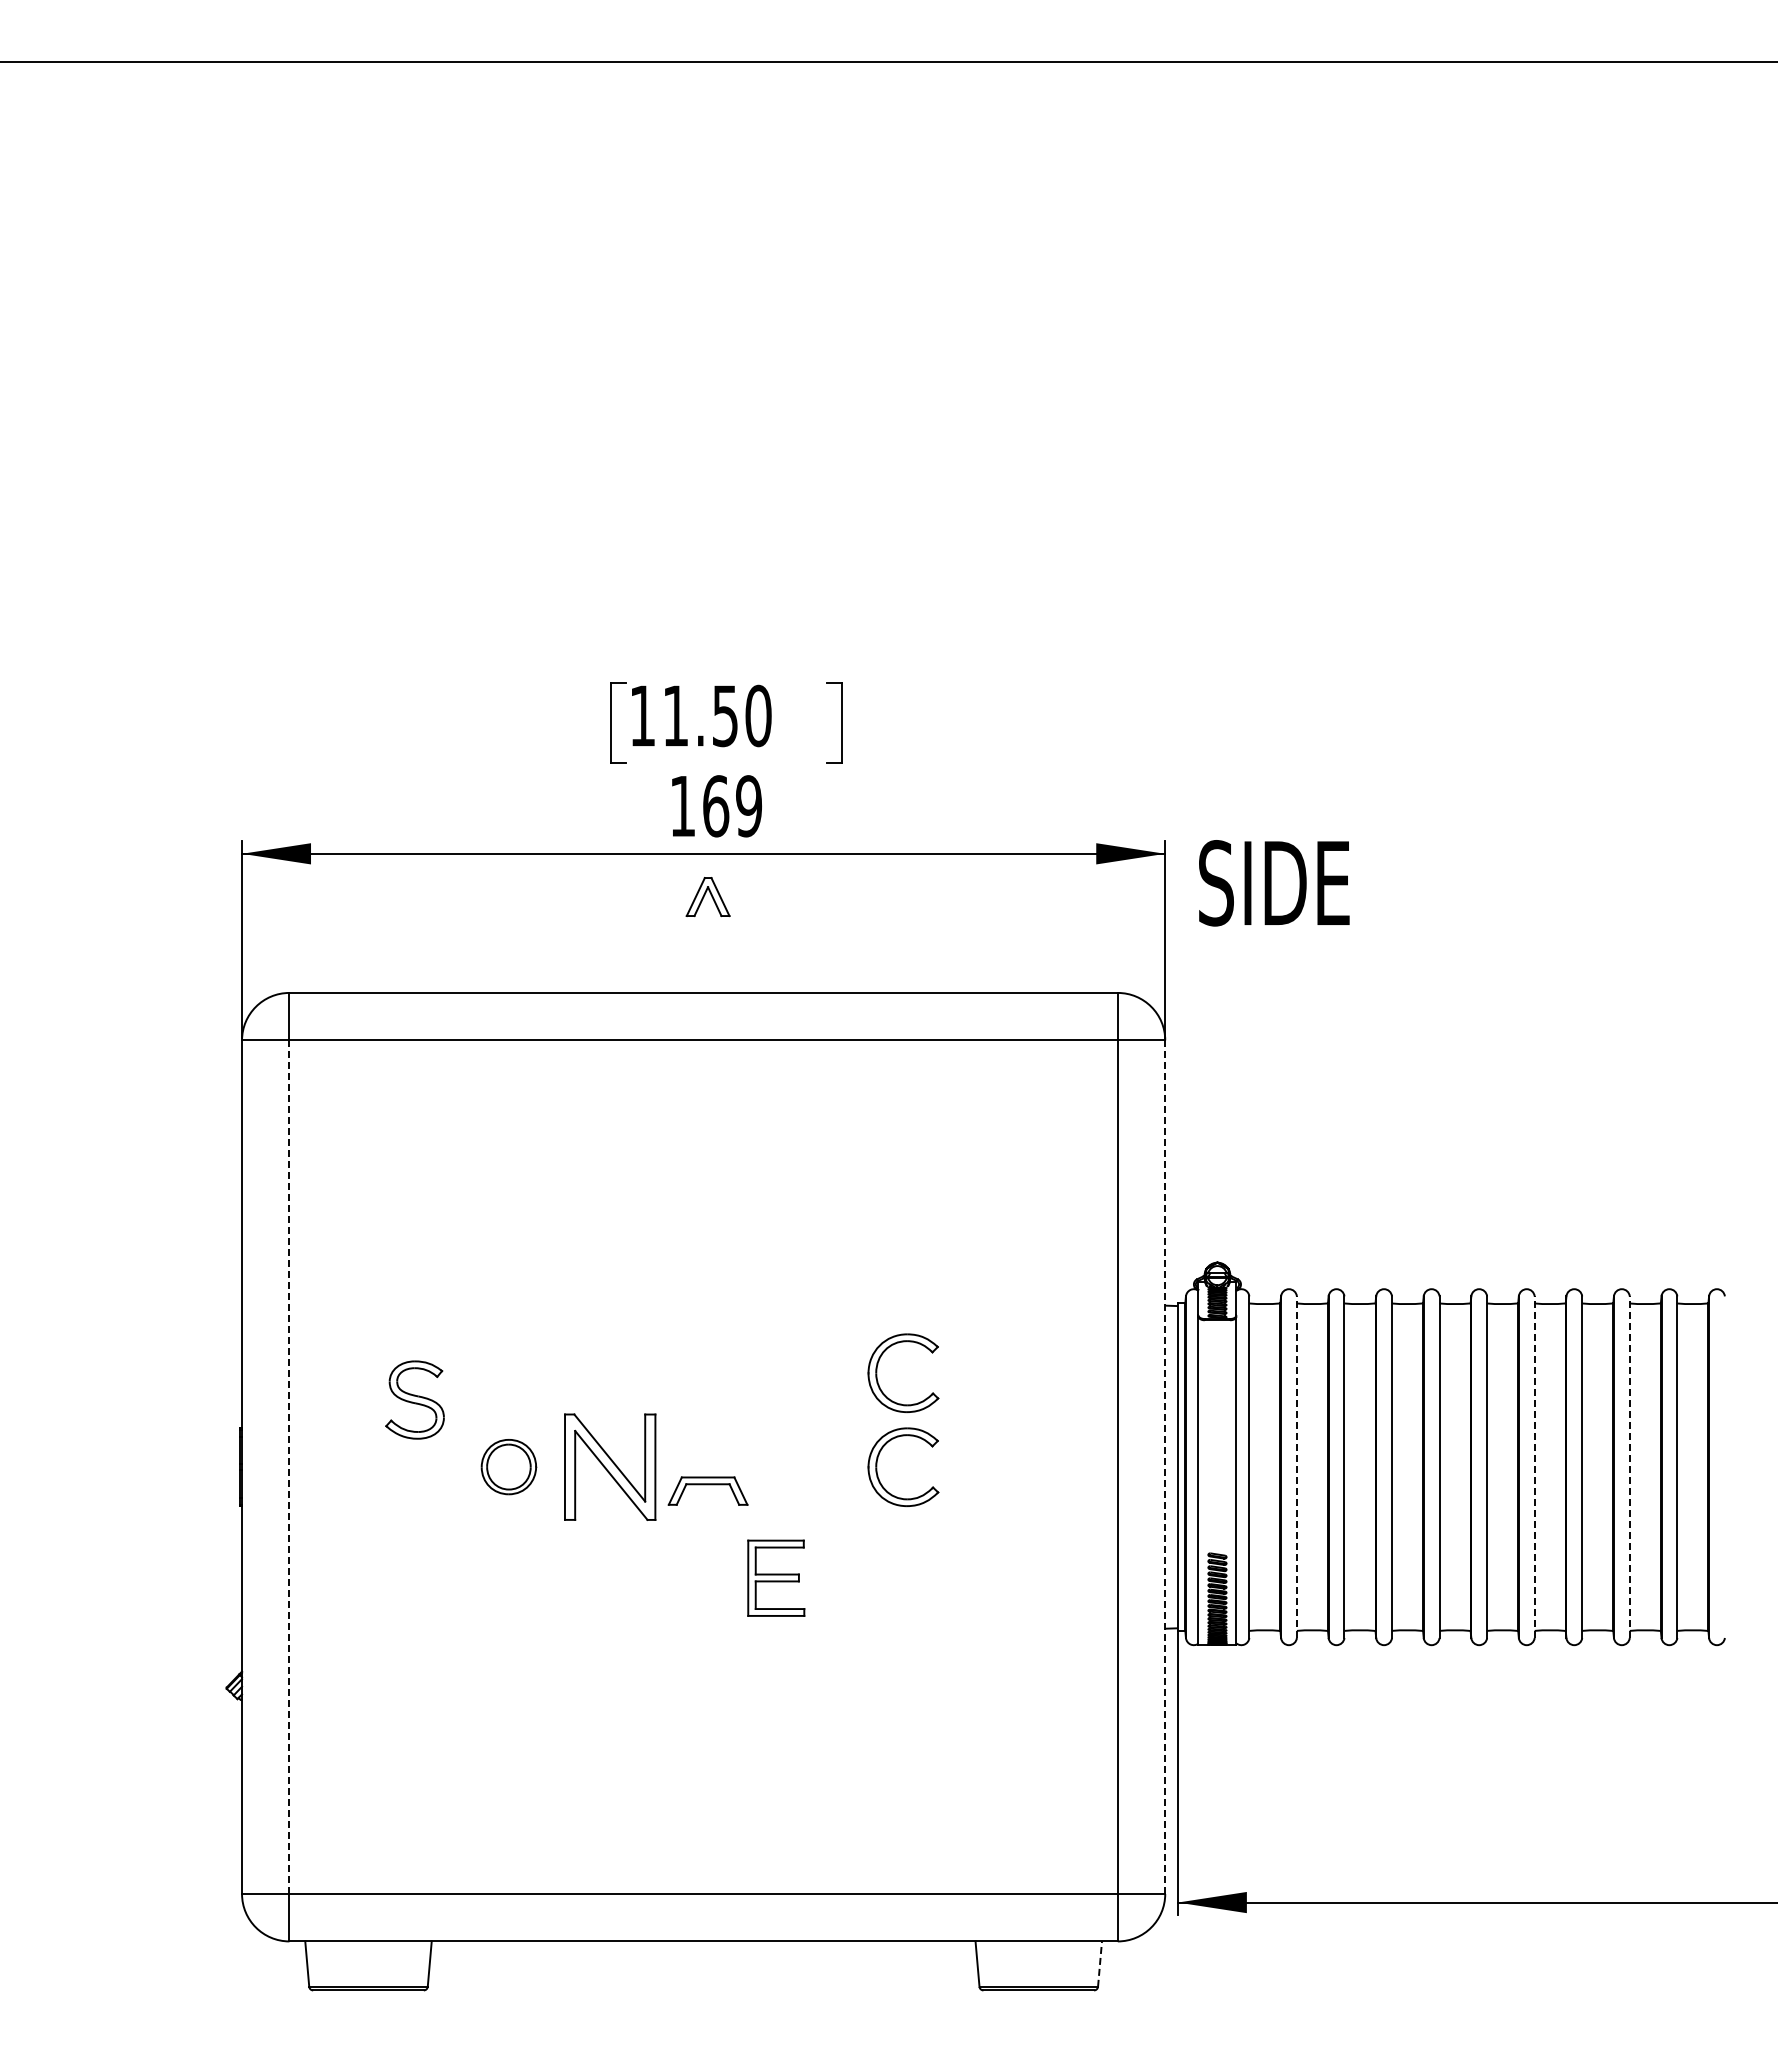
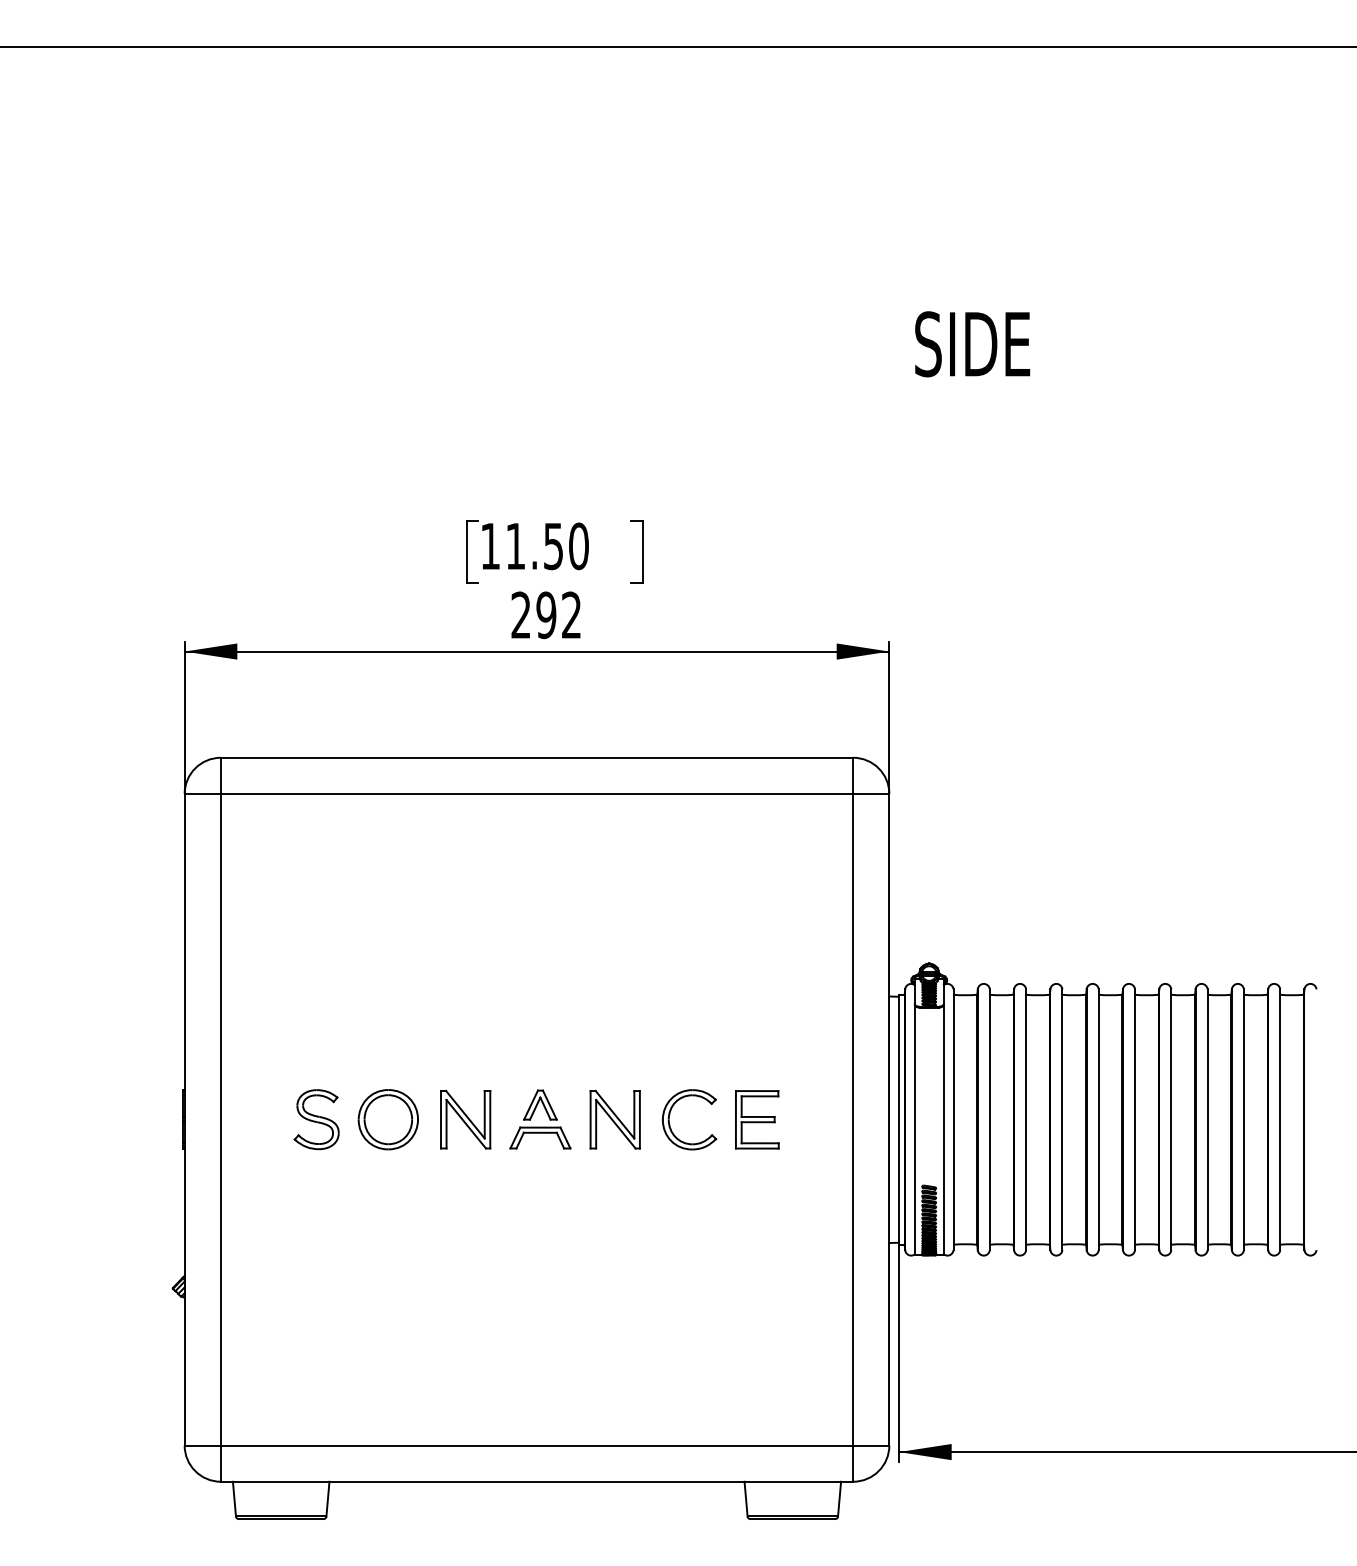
text: (716, 806) -> (546, 615), 169 -> 292
text: (1274, 883) -> (972, 344), moved
part: (707, 897) -> (539, 1105), moved
part: (877, 1372) -> (669, 1047), removed
part: (414, 1399) -> (316, 1119), moved
part: (508, 1466) -> (388, 1119), size x1.43
part: (609, 1466) -> (465, 1119), size x0.71
part: (805, 1466) -> (614, 1119), added
line: (289, 1467) -> (220, 1119), dashed -> solid
line: (1165, 1467) -> (889, 1119), dashed -> solid
line: (1296, 1467) -> (989, 1119), dashed -> solid
line: (1534, 1467) -> (1171, 1119), dashed -> solid
line: (1629, 1467) -> (1243, 1119), dashed -> solid
part: (776, 1577) -> (757, 1119), moved
line: (1100, 1964) -> (839, 1499), dashed -> solid

